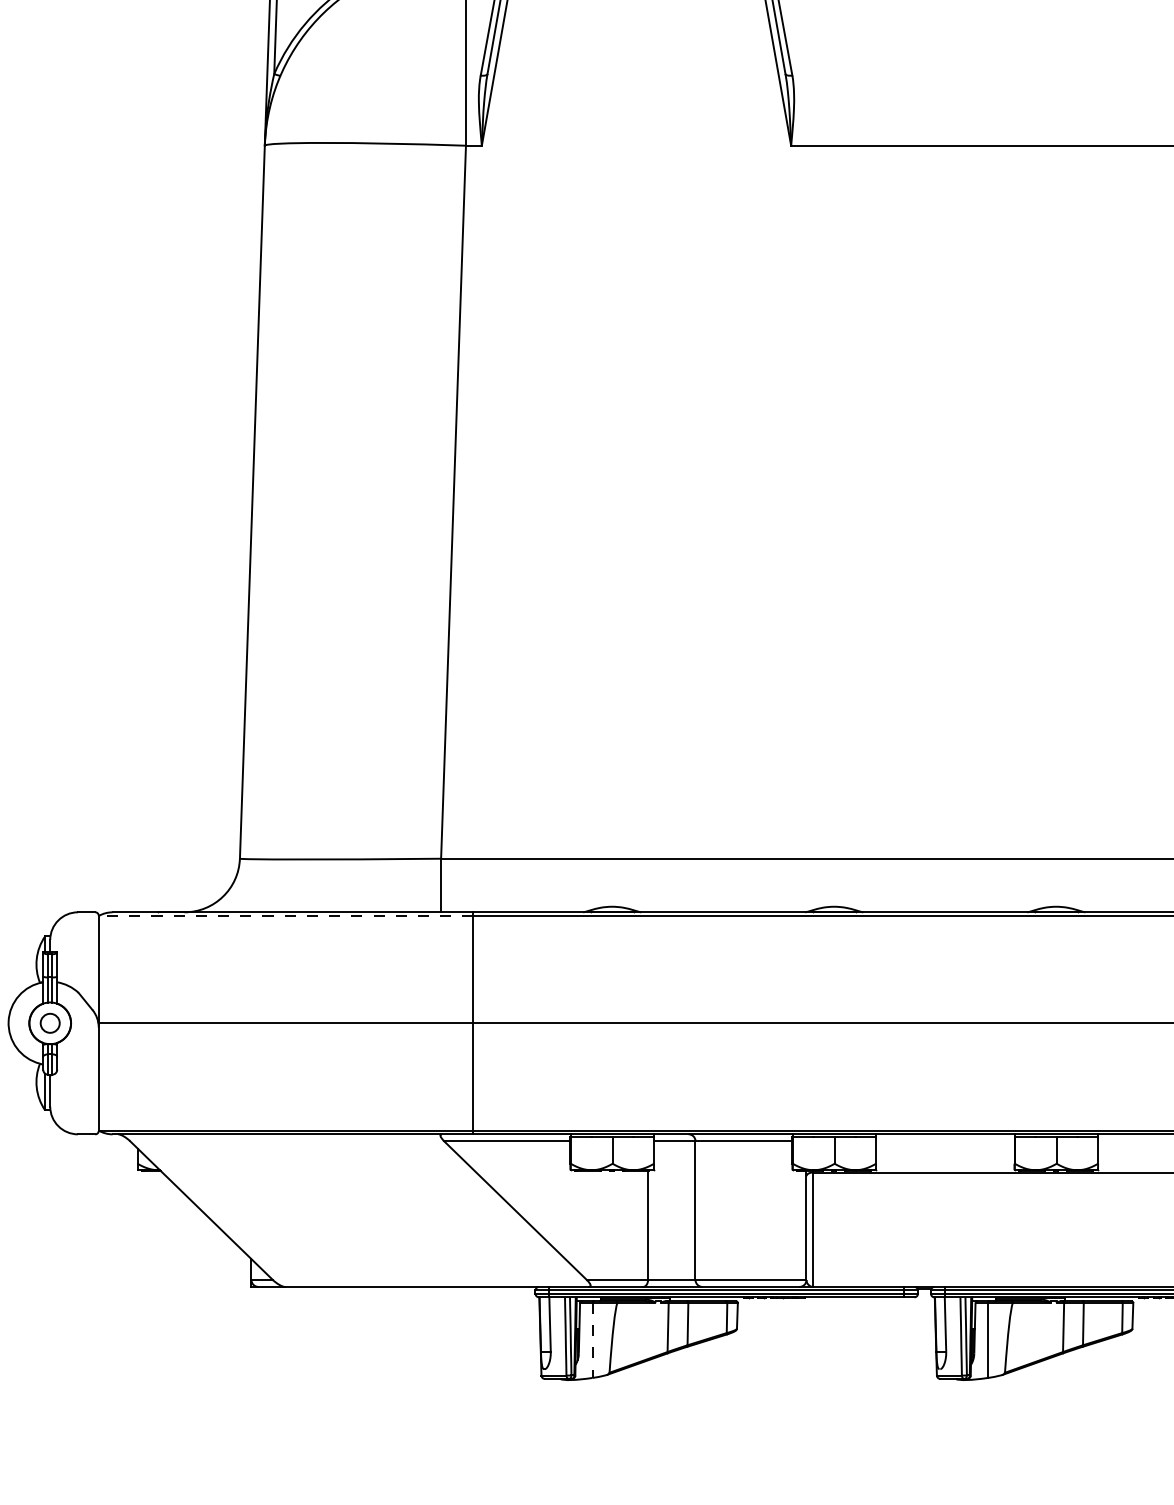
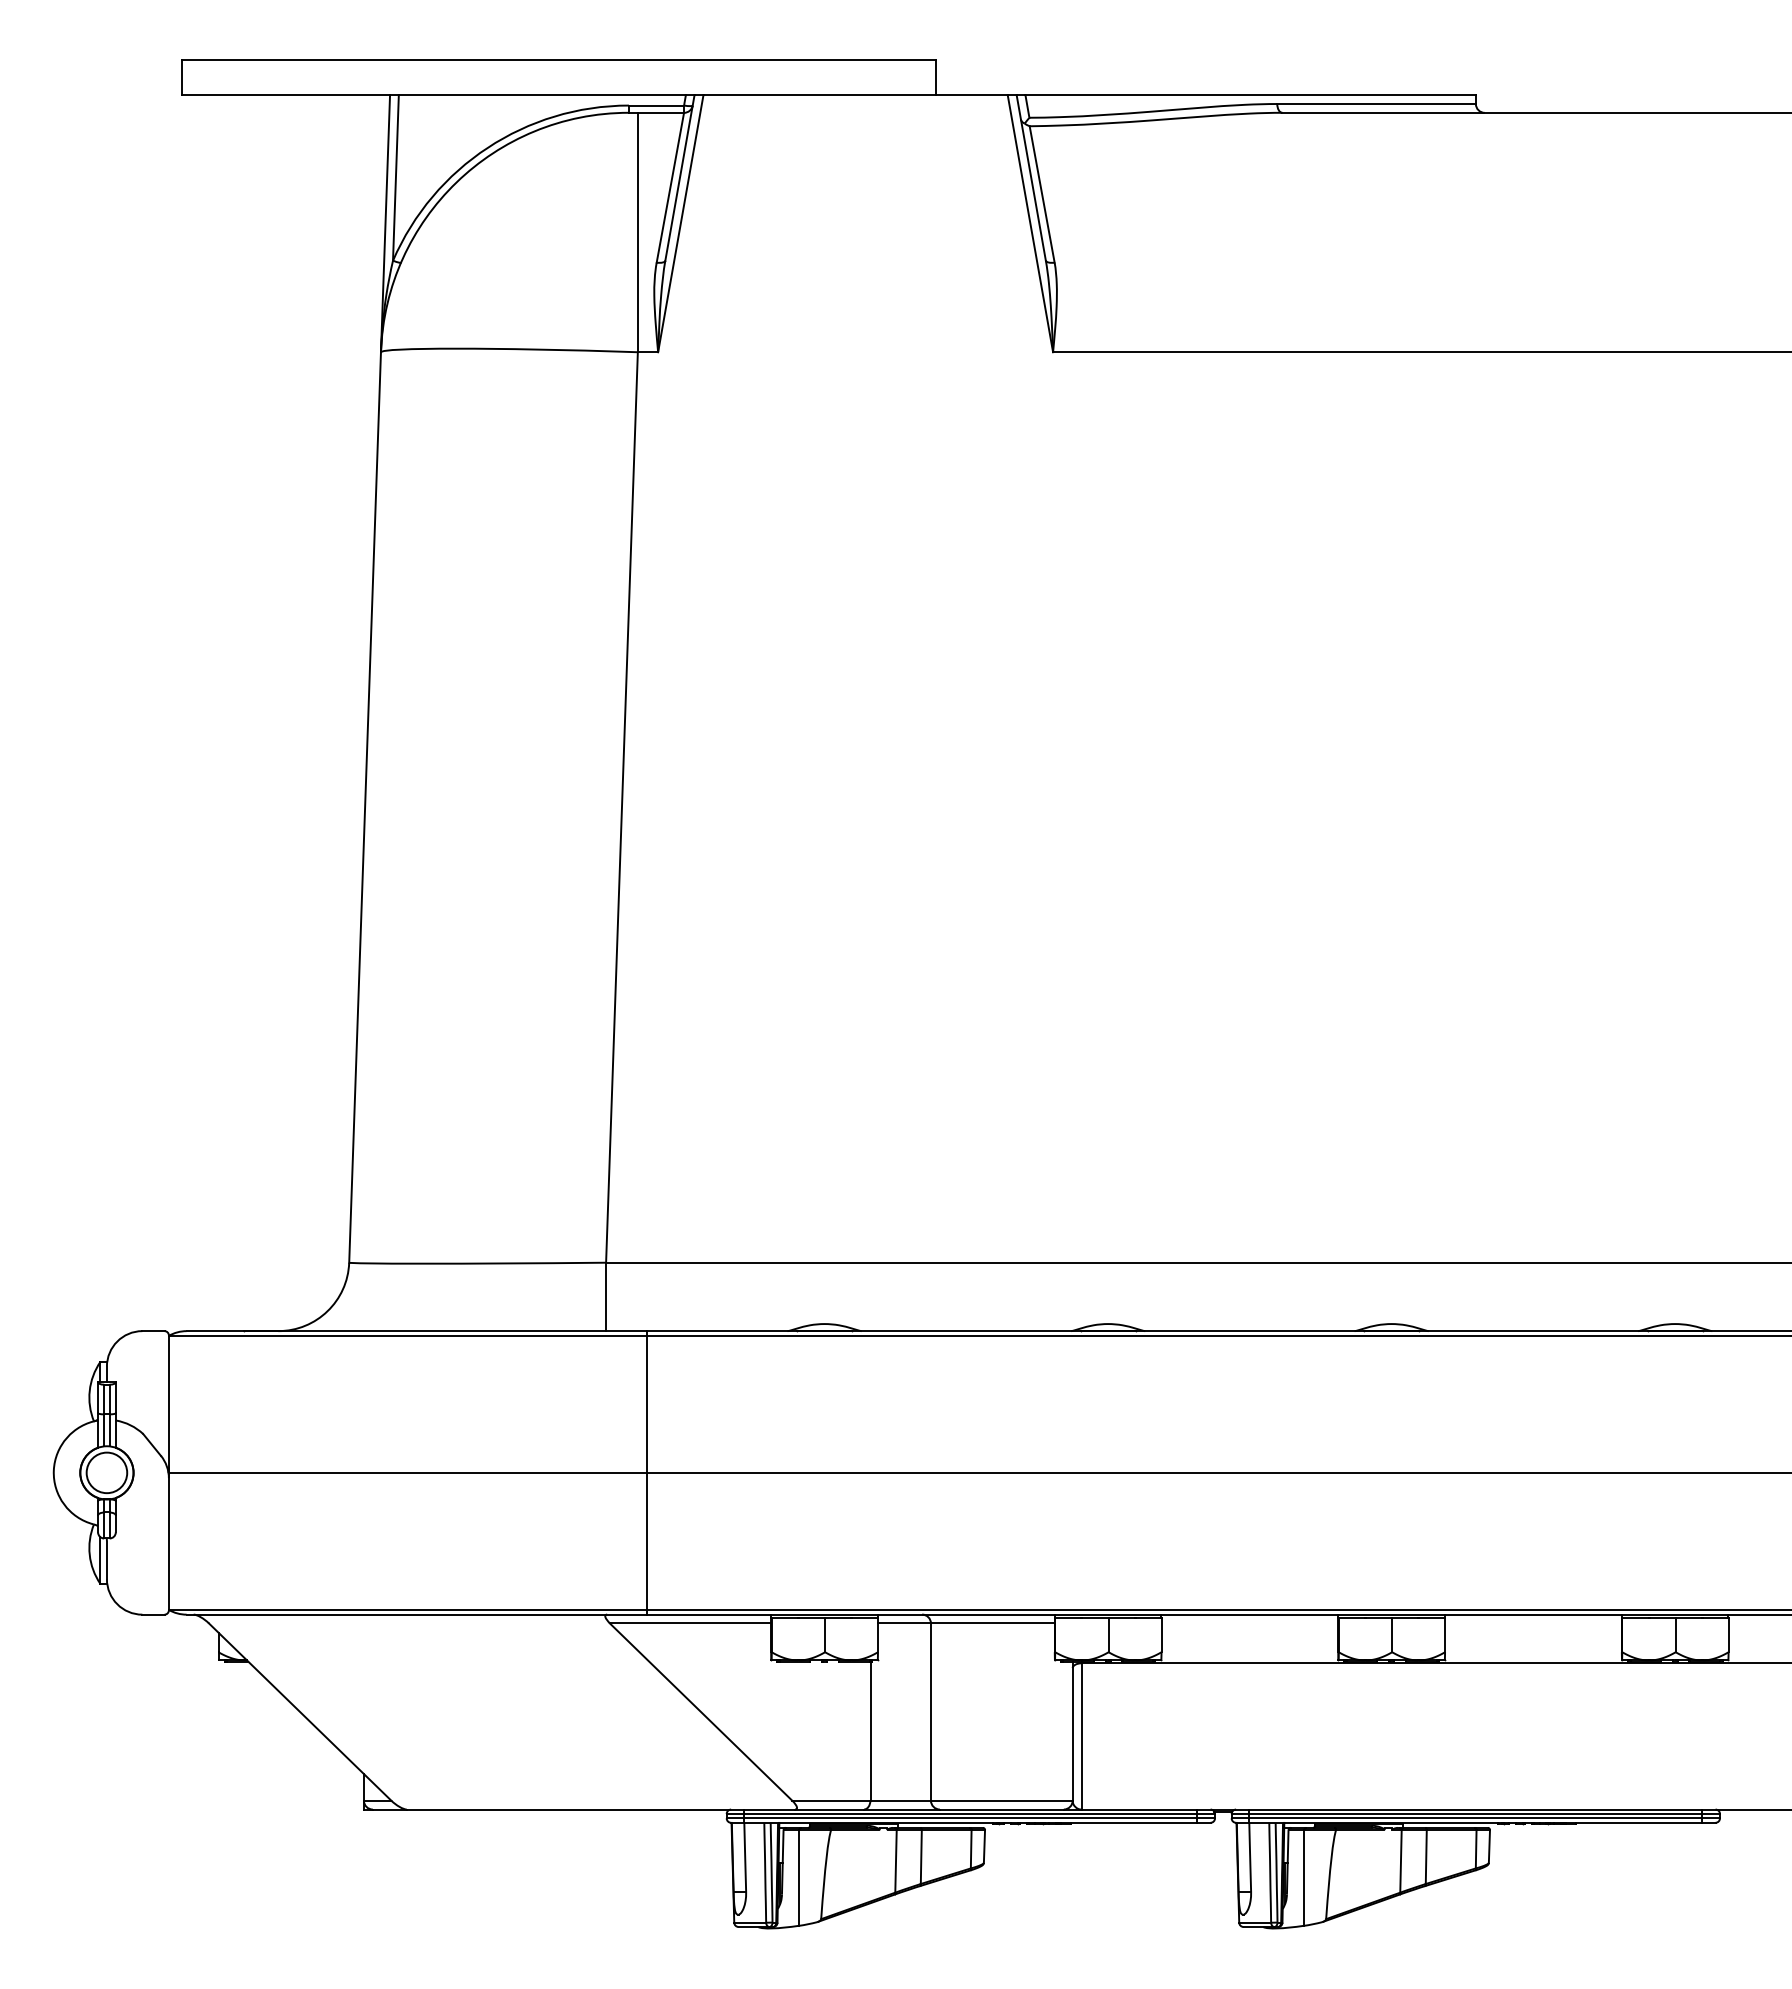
line: (285, 915) -> (407, 1335), dashed -> solid
circle: (49, 1023) -> (106, 1472), size x1.67
line: (592, 1340) -> (799, 1877), dashed -> solid

